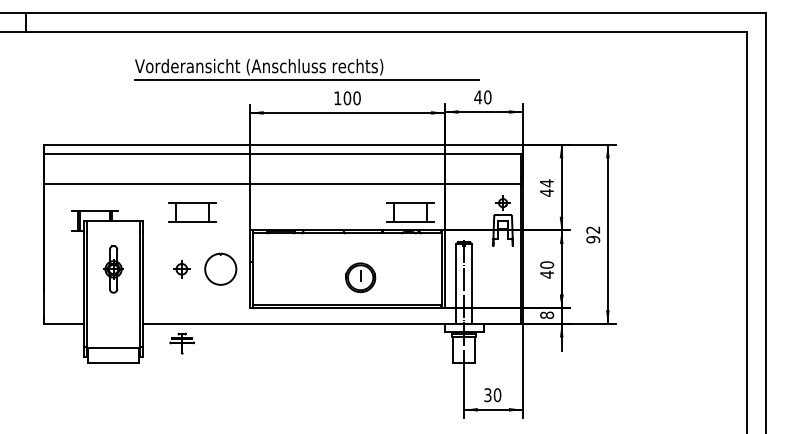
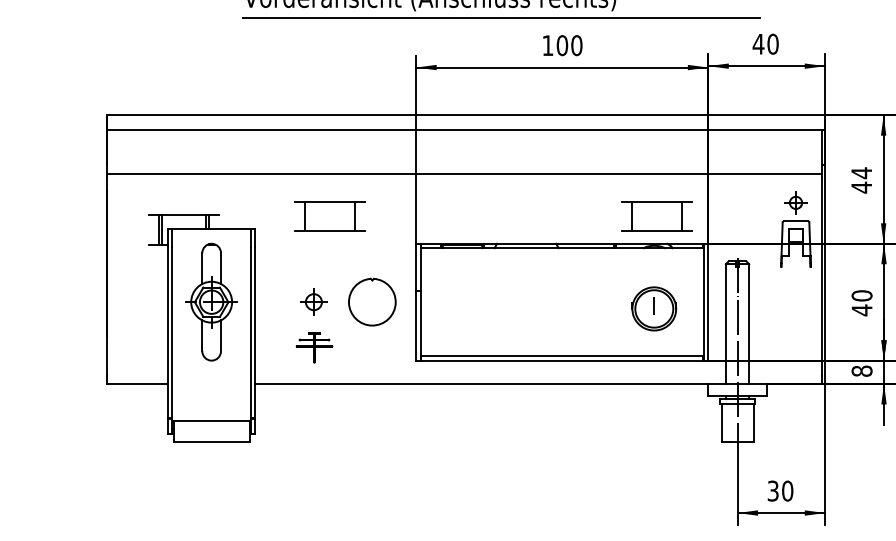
part: (113, 269) -> (211, 302), size x1.67
part: (360, 277) -> (654, 308), moved
part: (181, 343) -> (313, 347), moved

